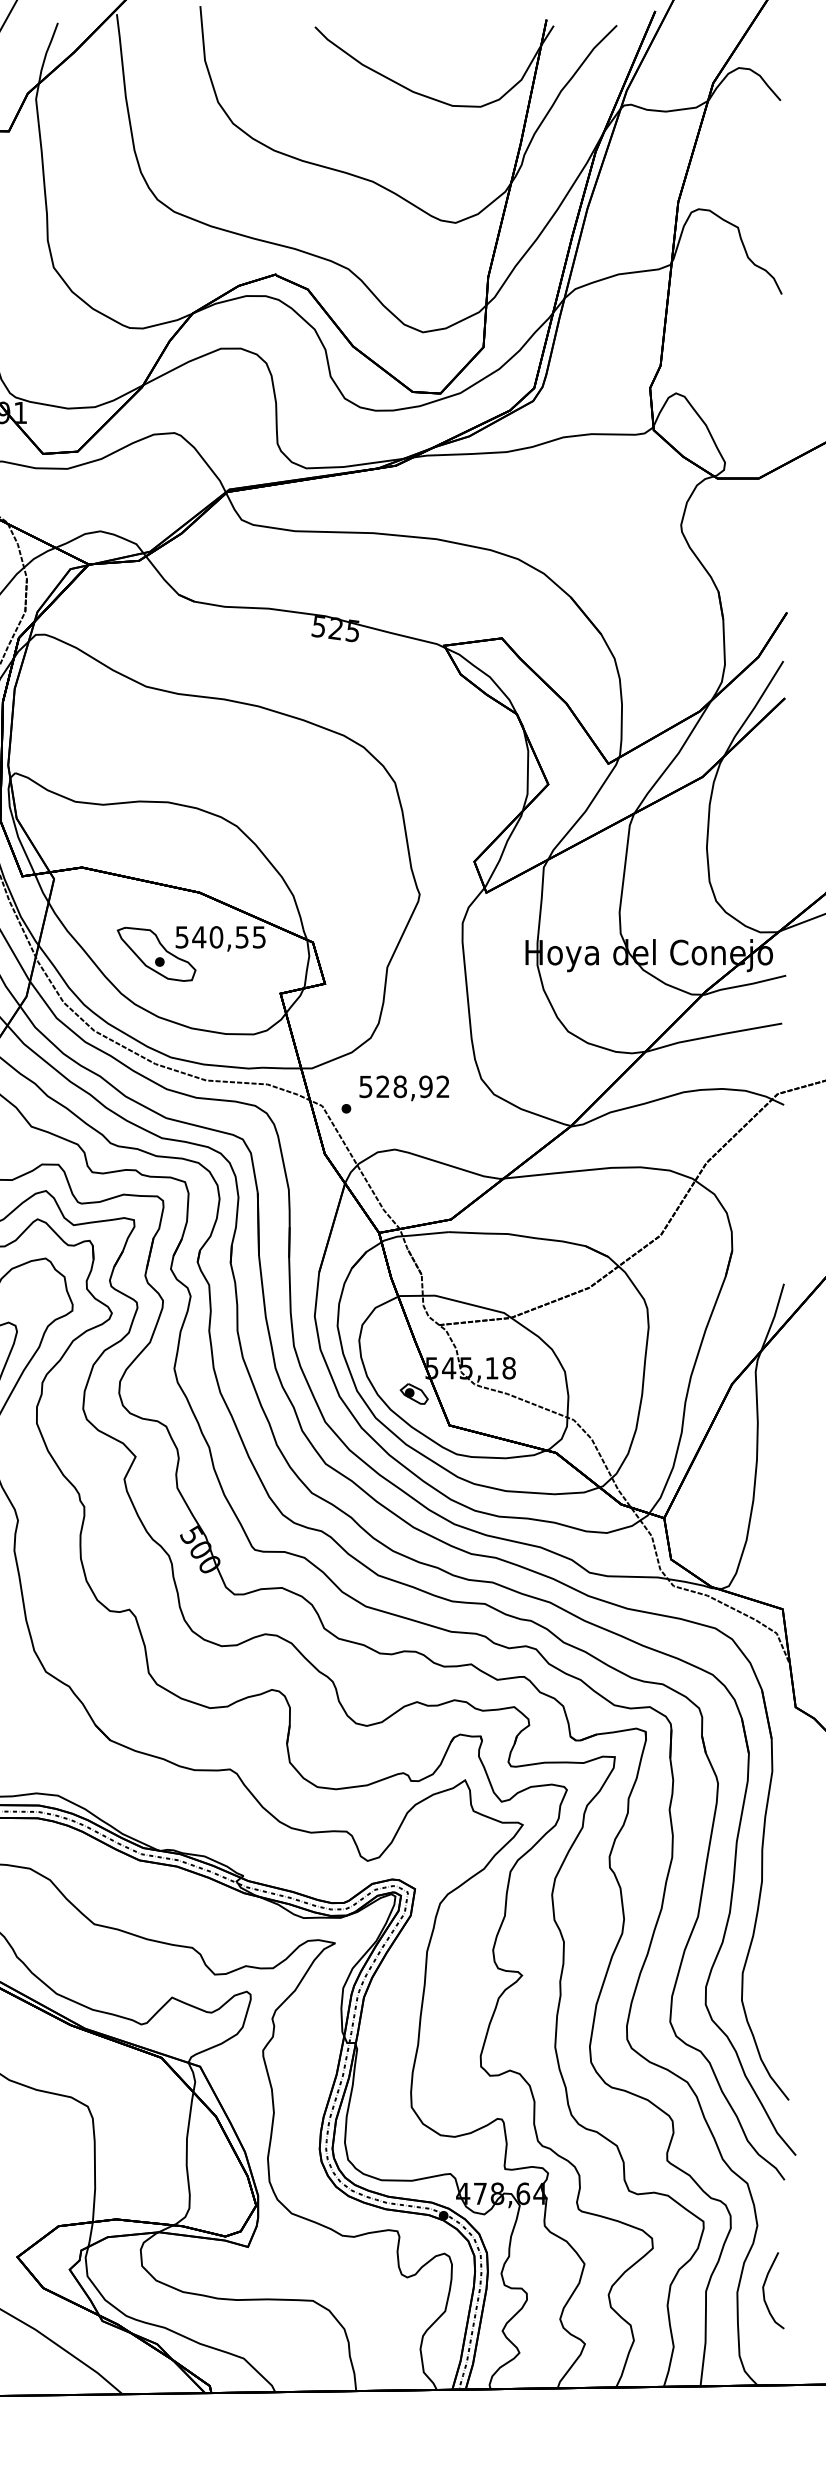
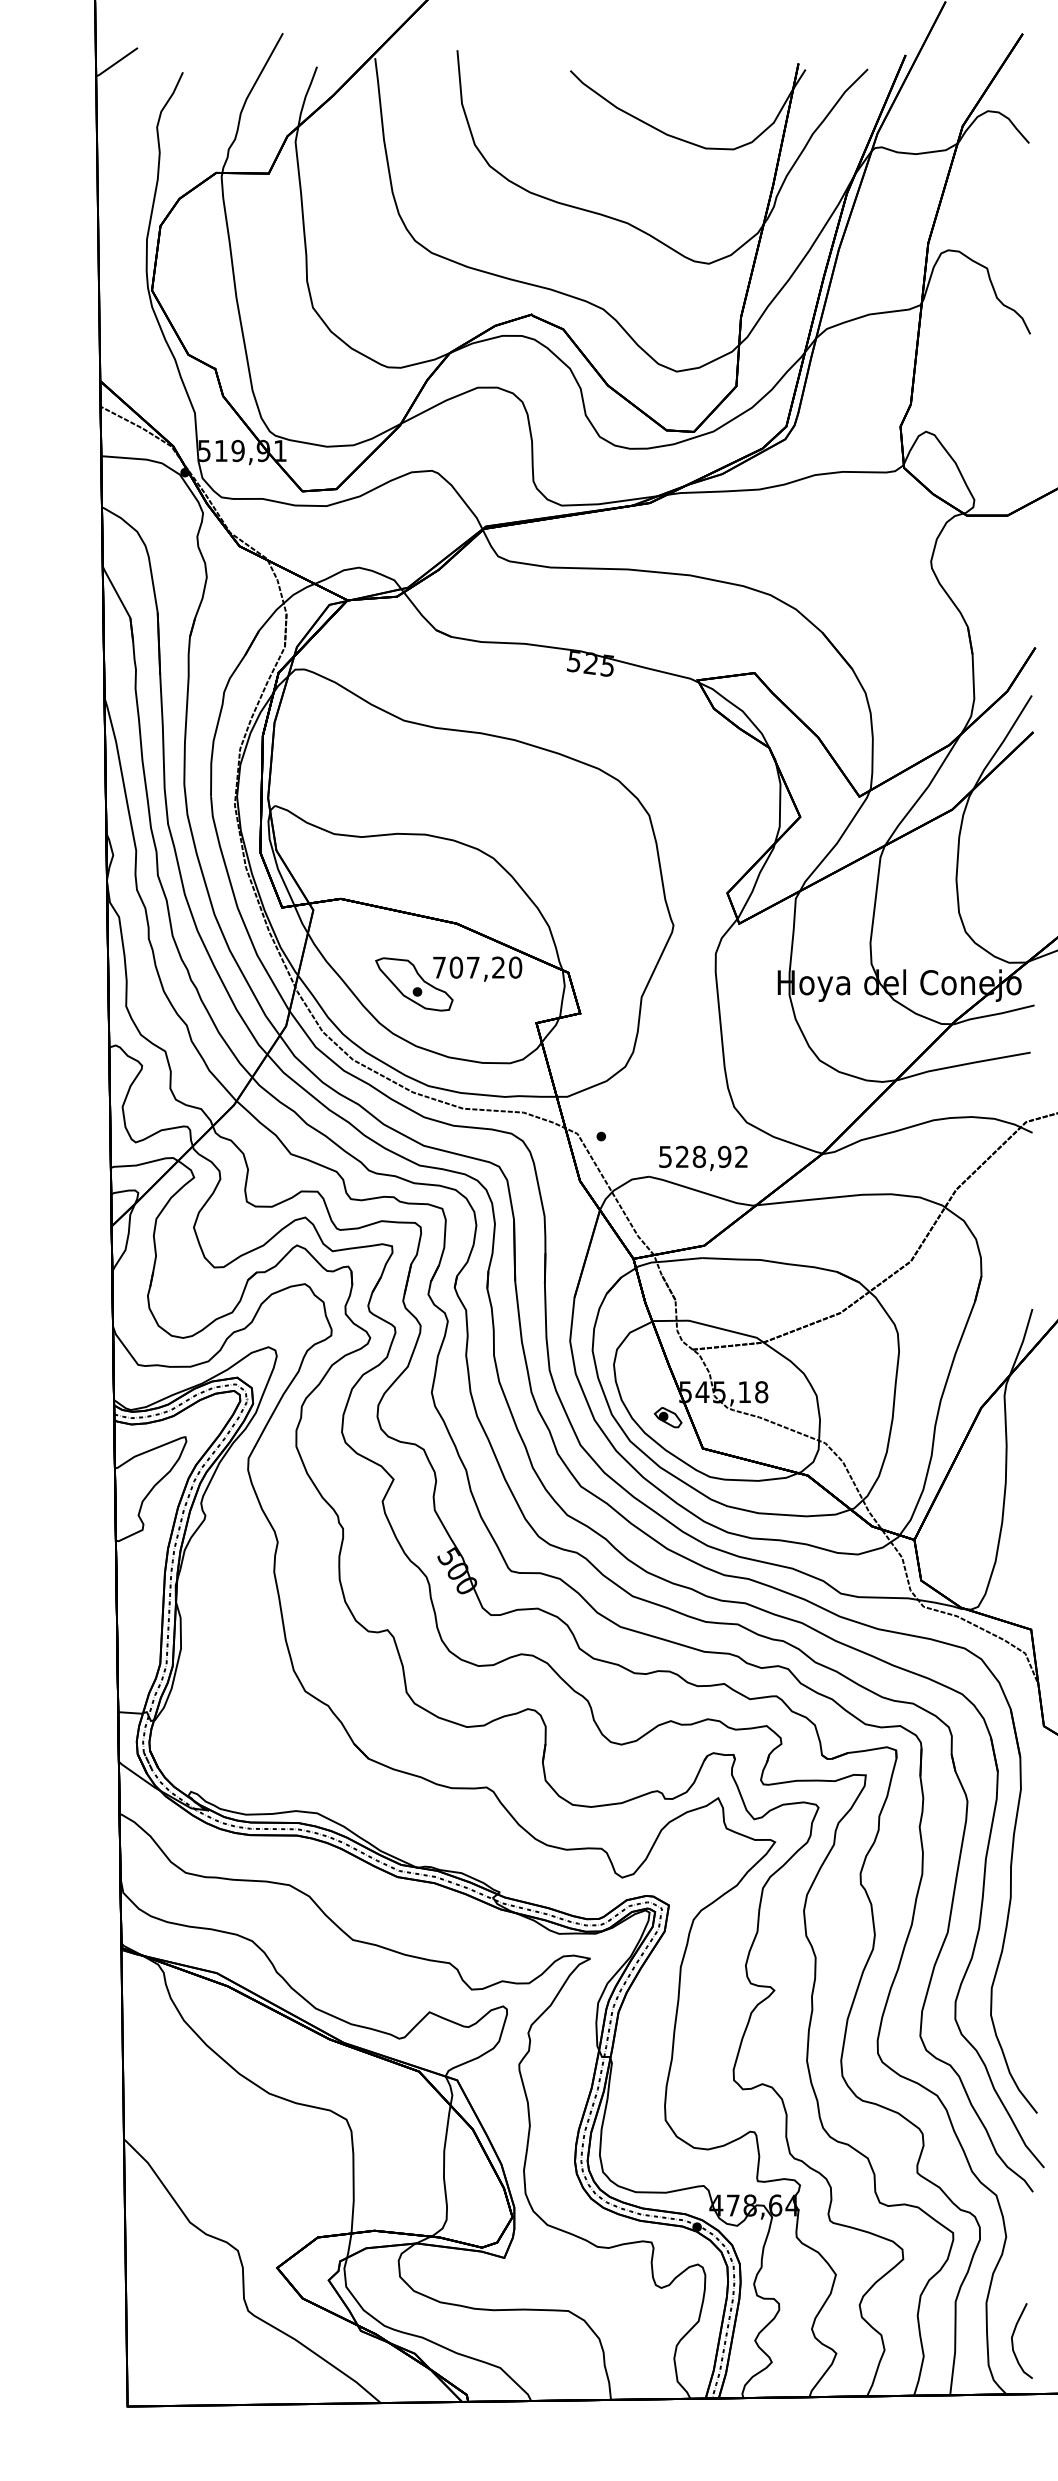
text: (220, 937) -> (477, 967), 540,55 -> 707,20
text: (404, 1088) -> (703, 1158), moved
curve: (764, 2291) -> (1013, 2341), moved

